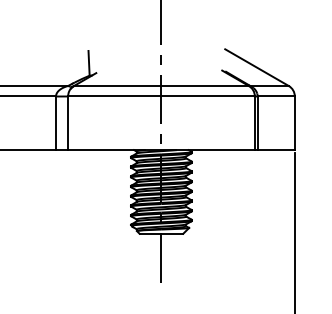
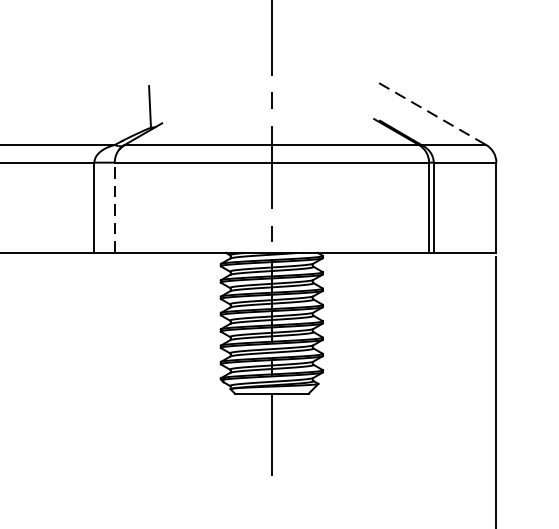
line: (256, 67) -> (431, 113), solid -> dashed
line: (68, 123) -> (115, 208), solid -> dashed

